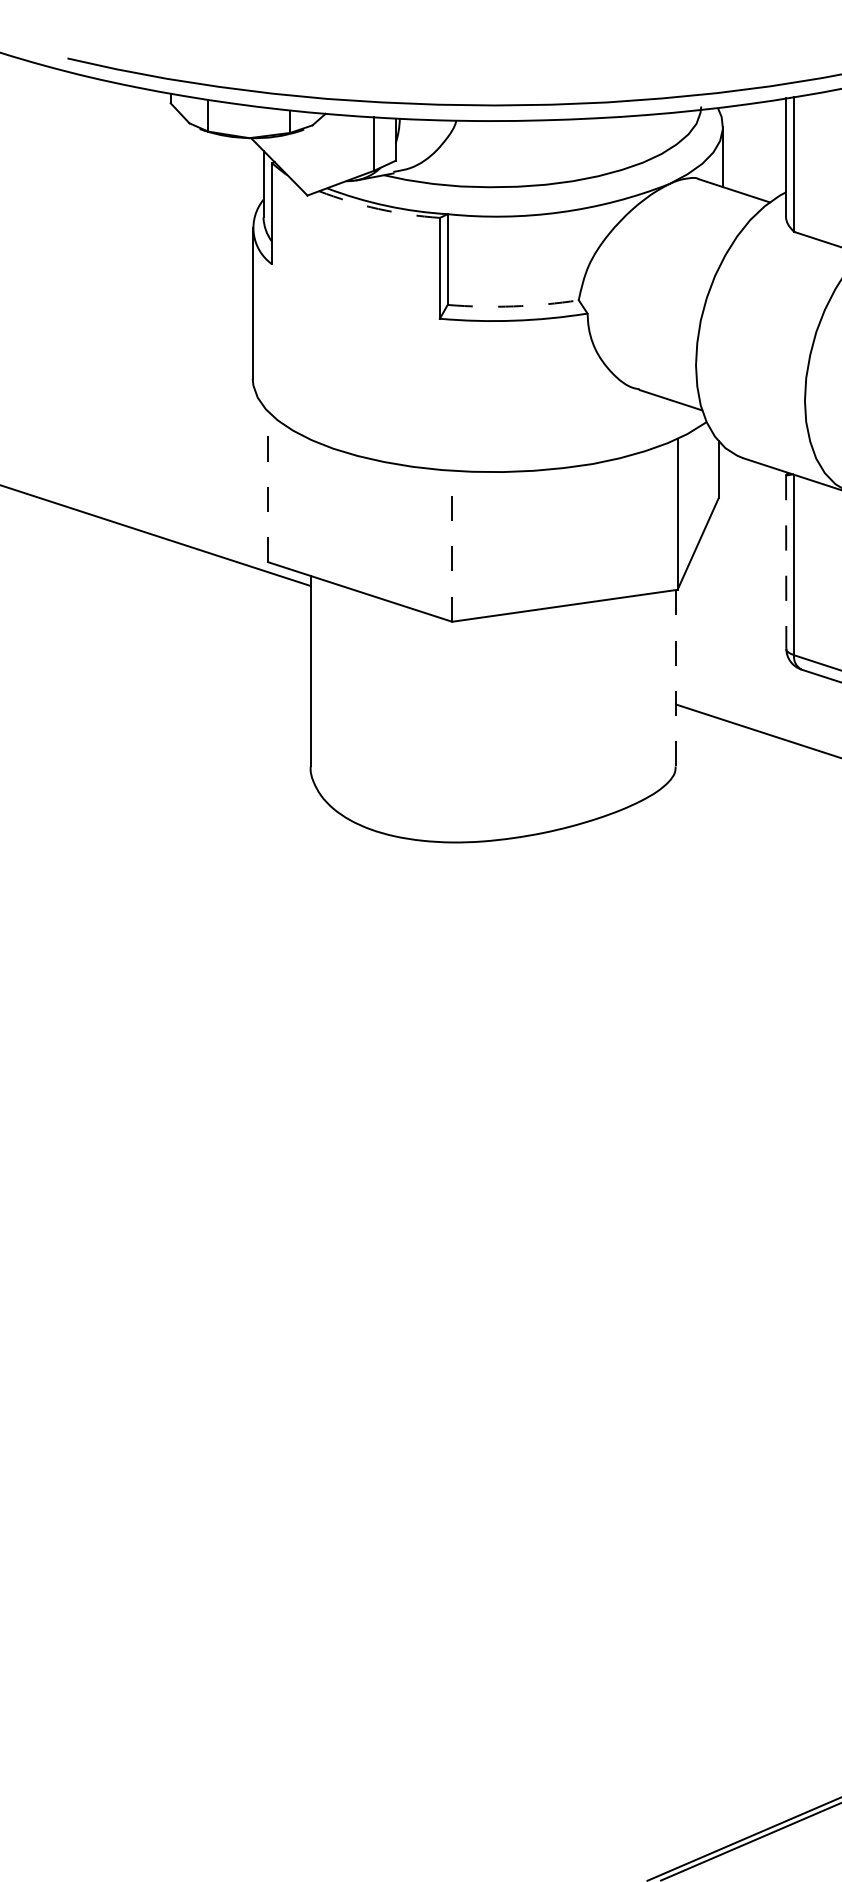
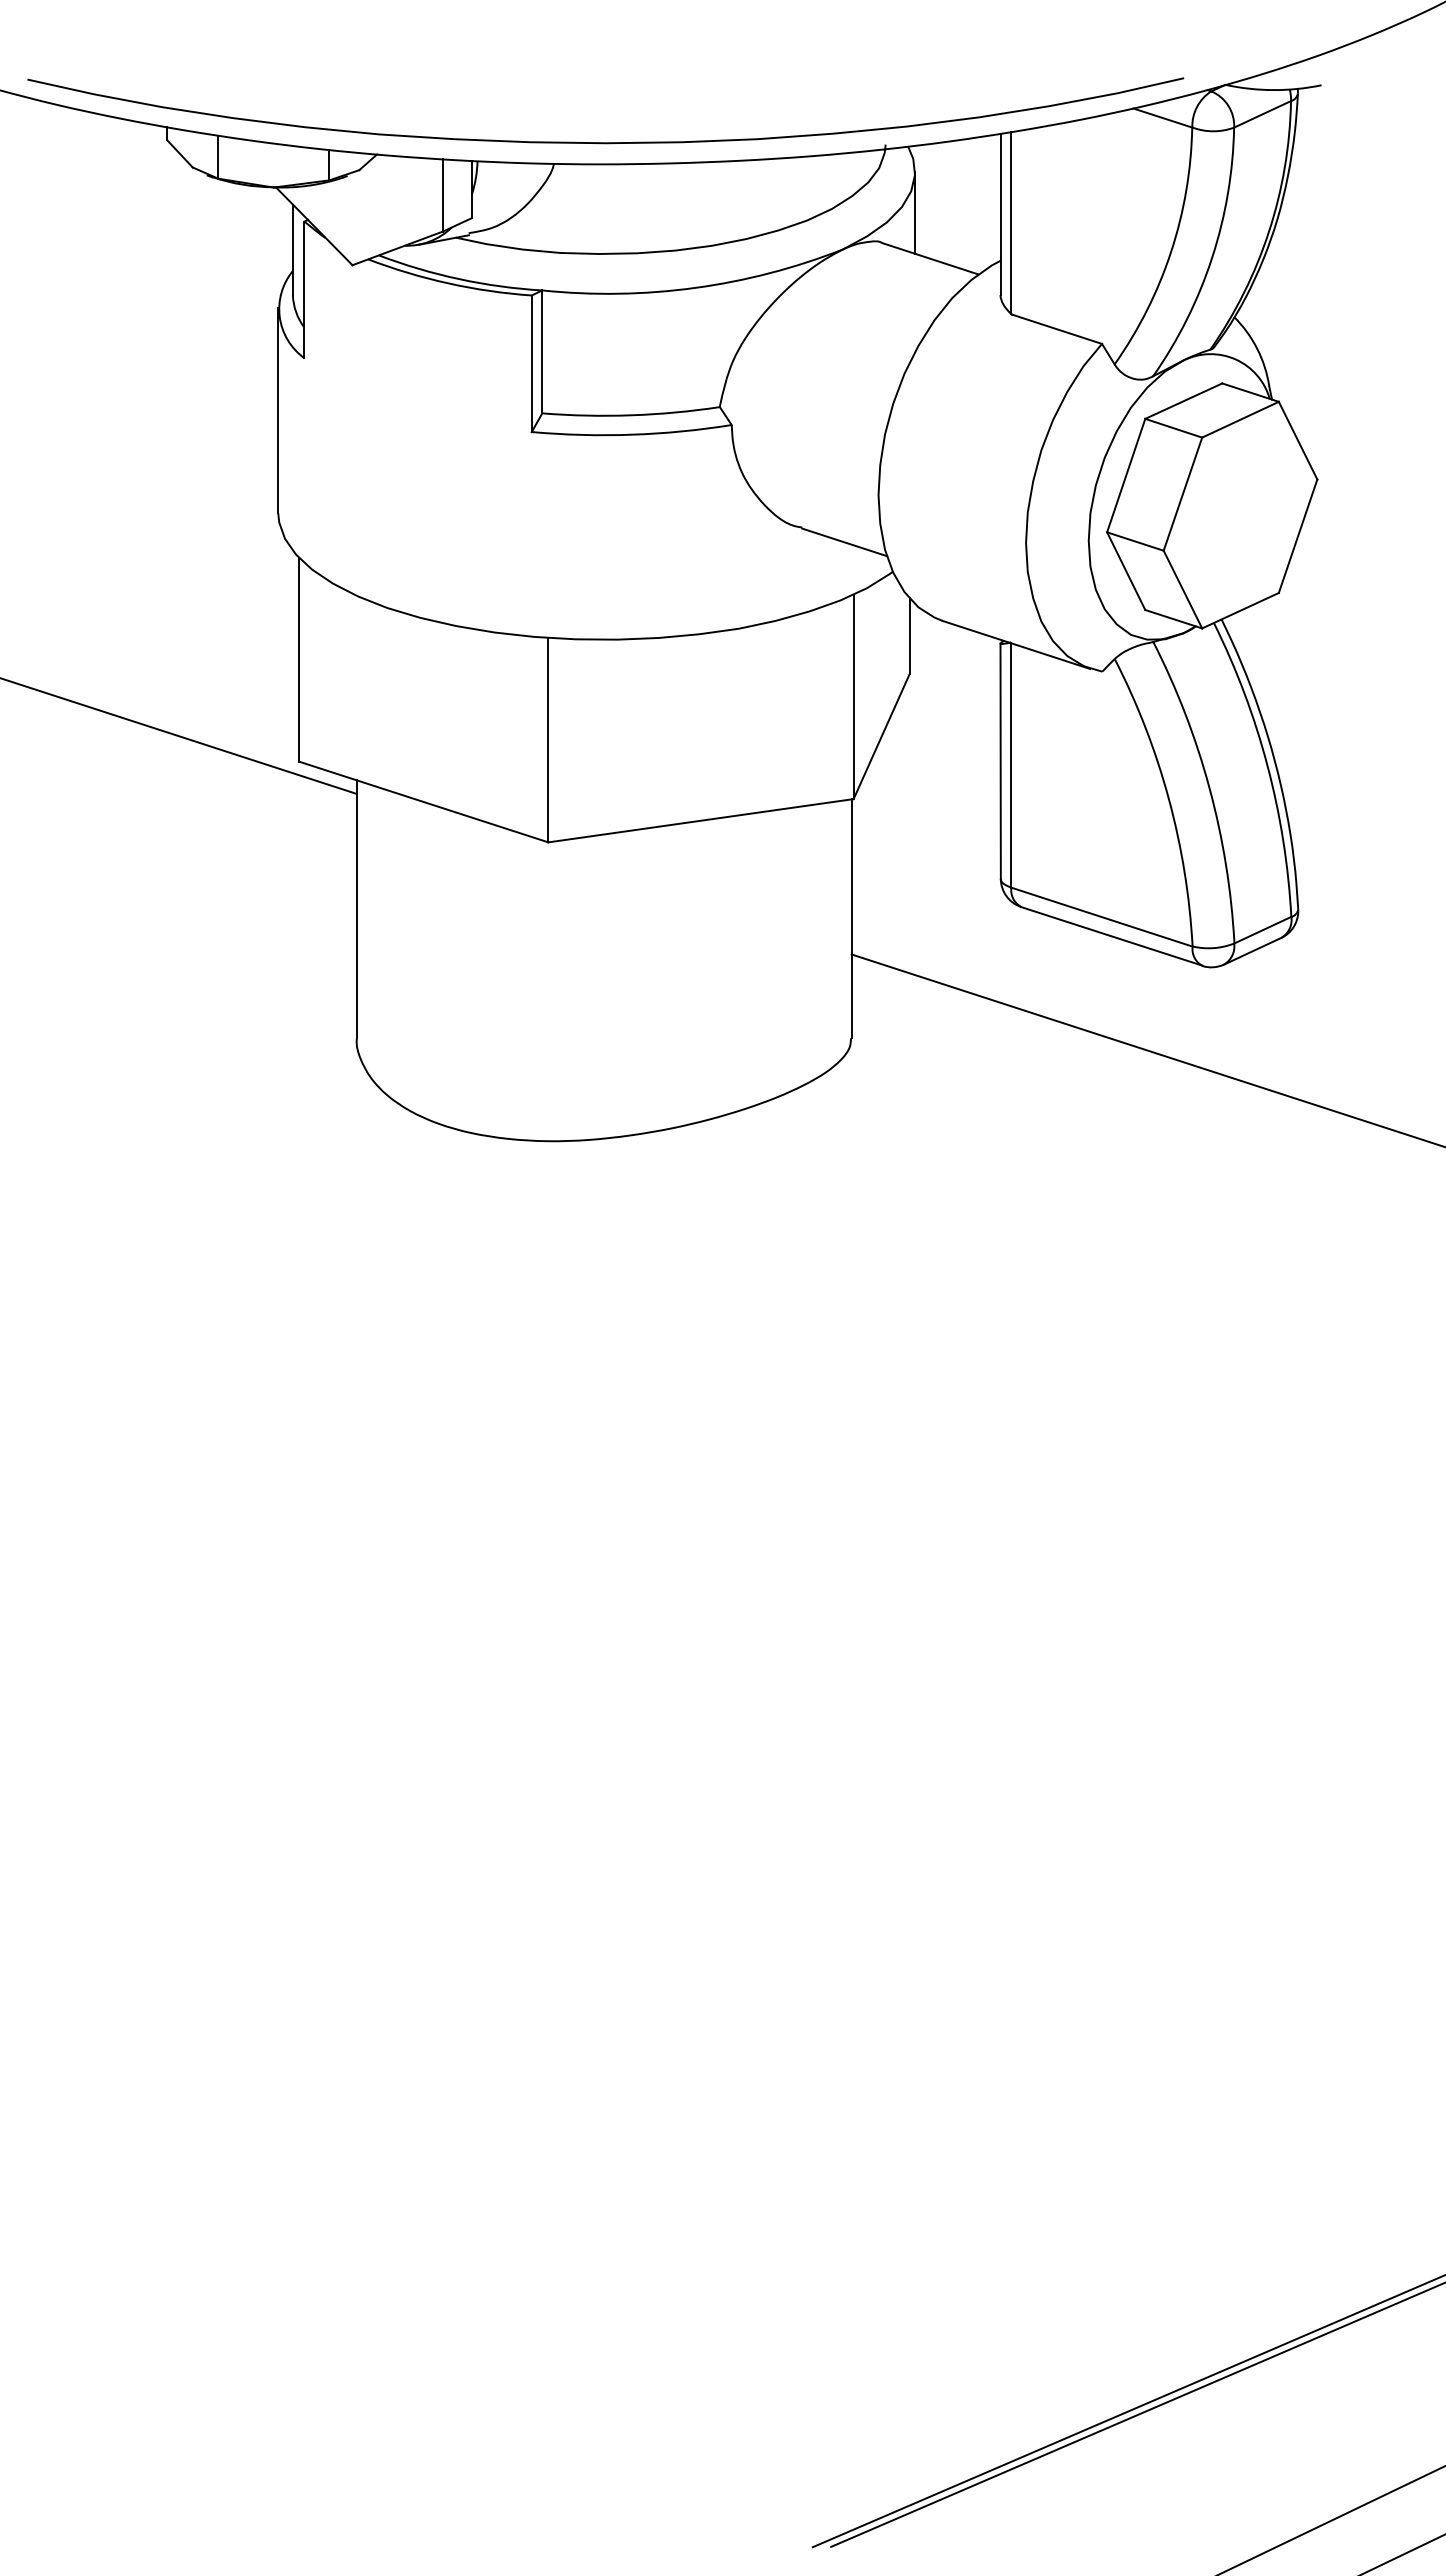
arc: (378, 209) -> (448, 283), dashed -> solid
arc: (513, 306) -> (631, 415), dashed -> solid
line: (268, 486) -> (299, 659), dashed -> solid
line: (452, 545) -> (548, 739), dashed -> solid
line: (786, 562) -> (1000, 761), dashed -> solid
line: (676, 677) -> (851, 918), dashed -> solid

